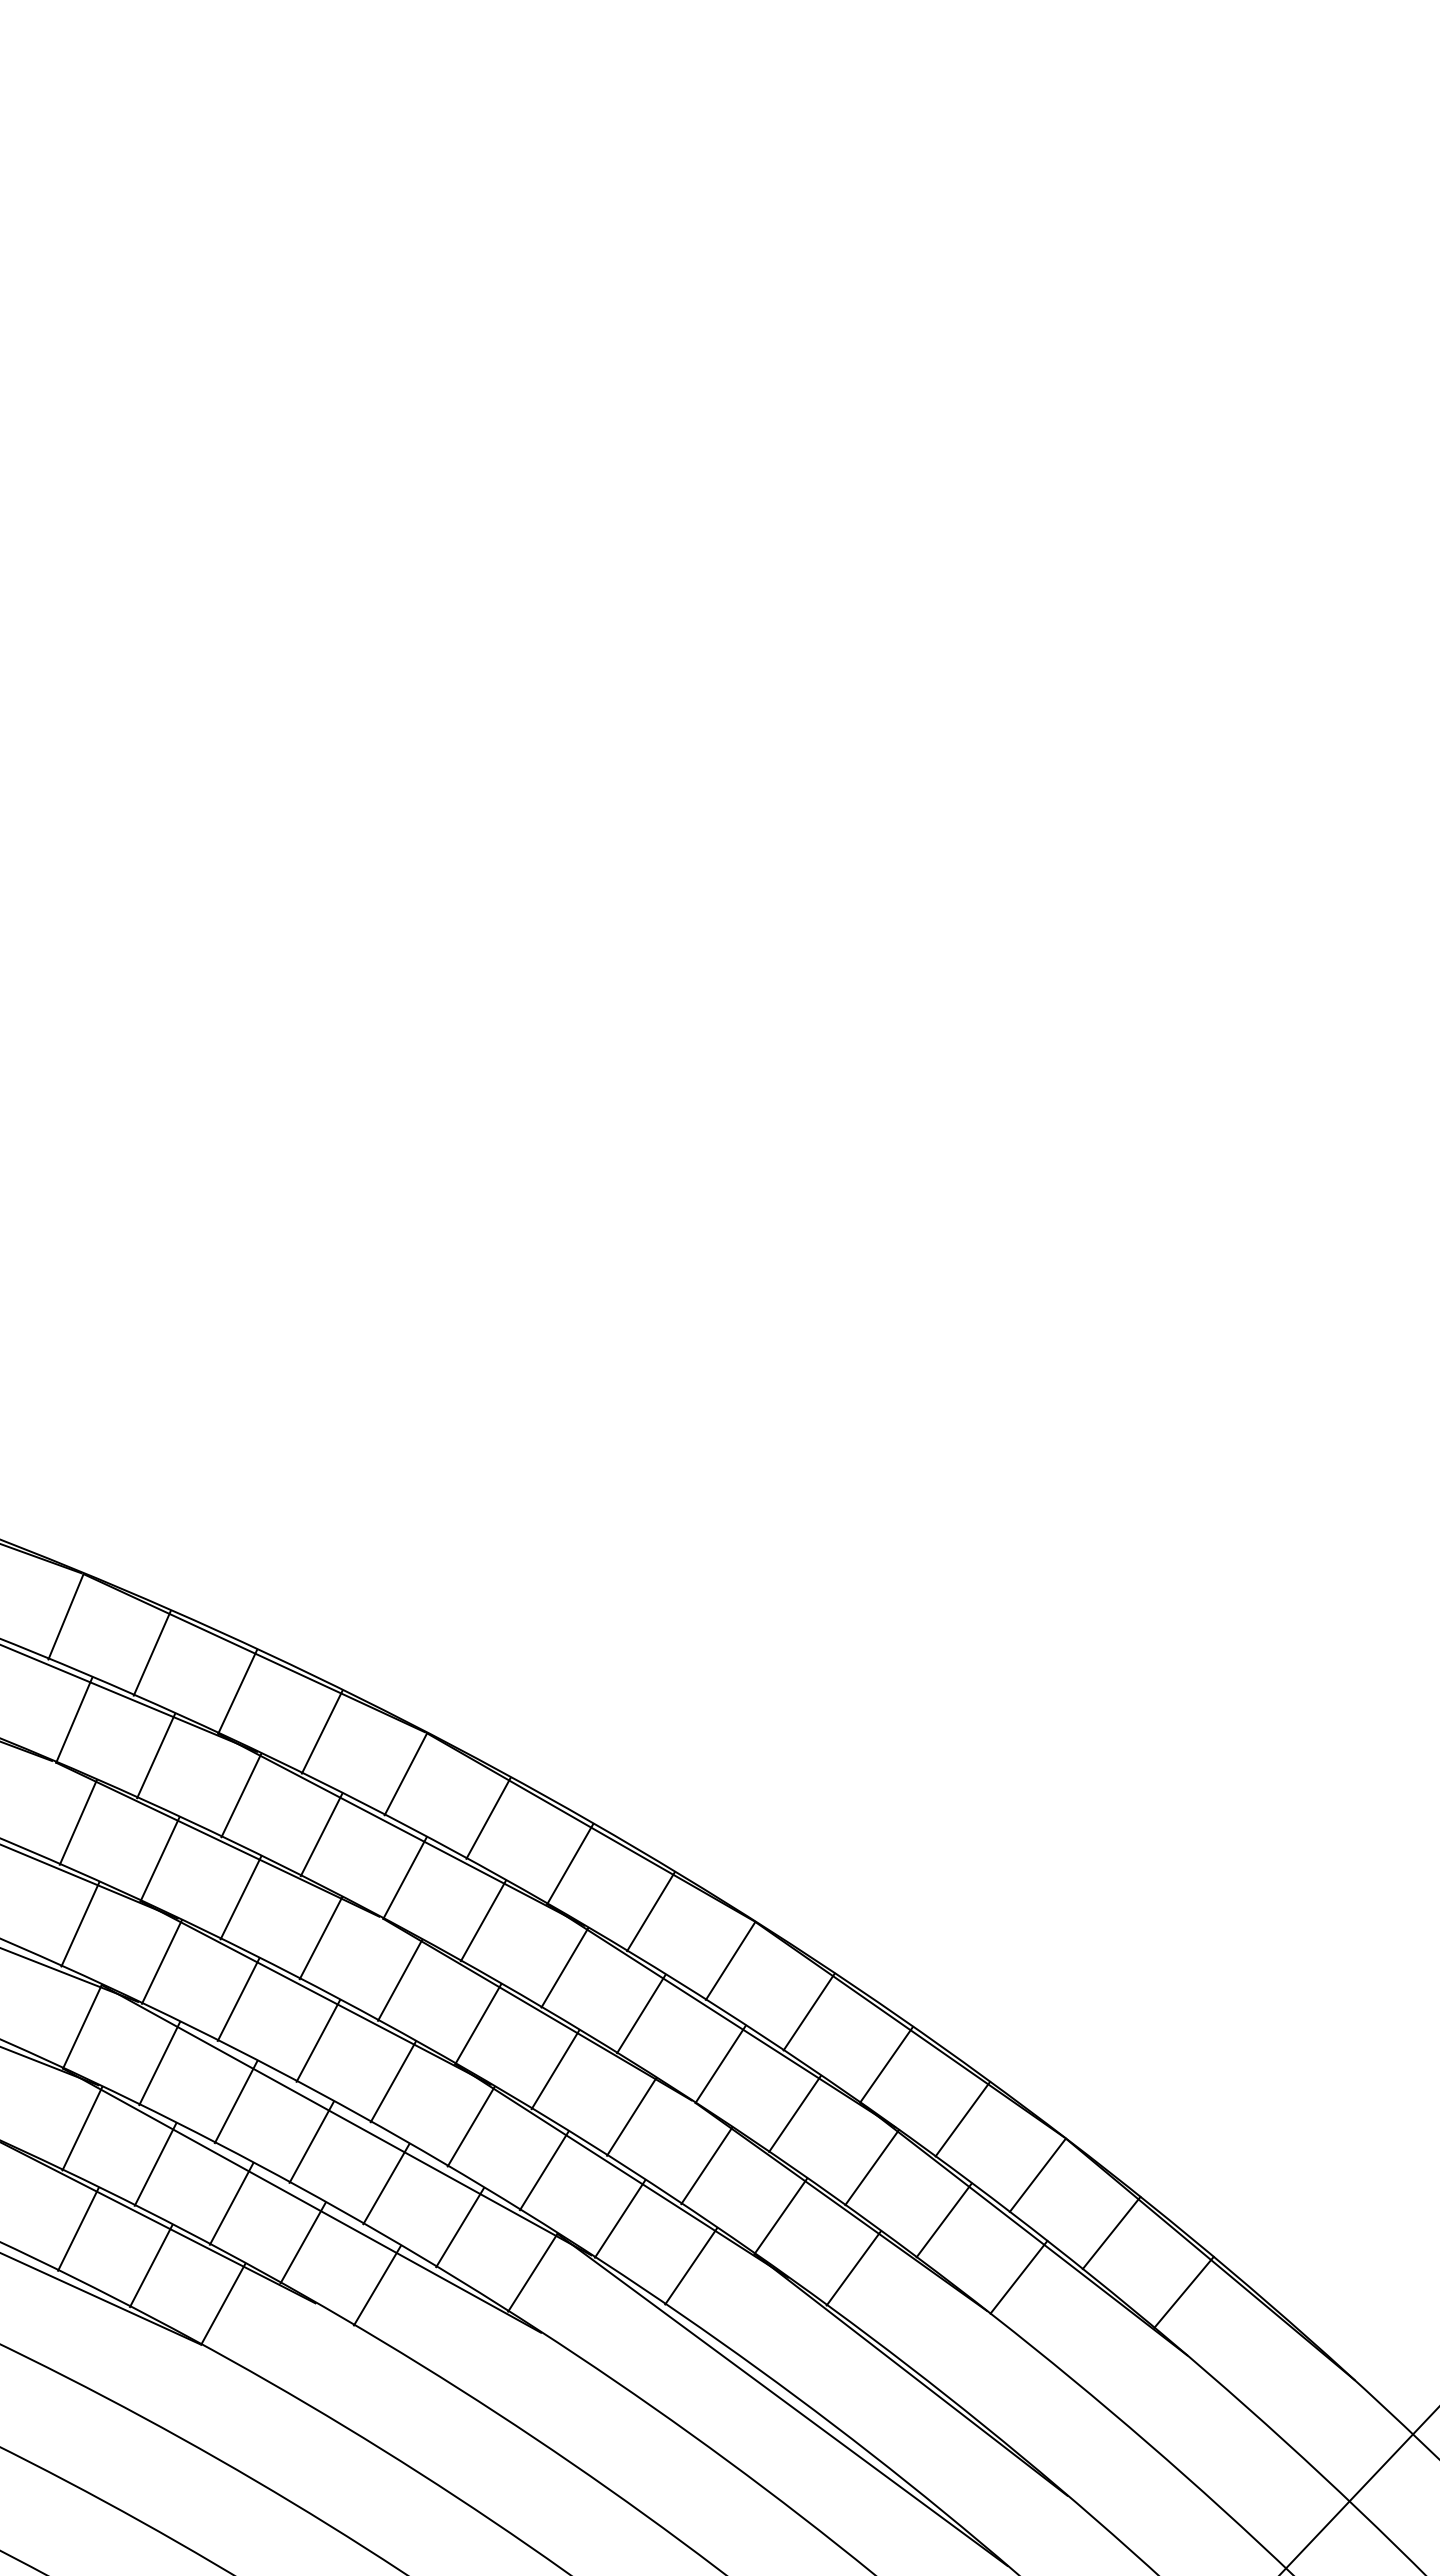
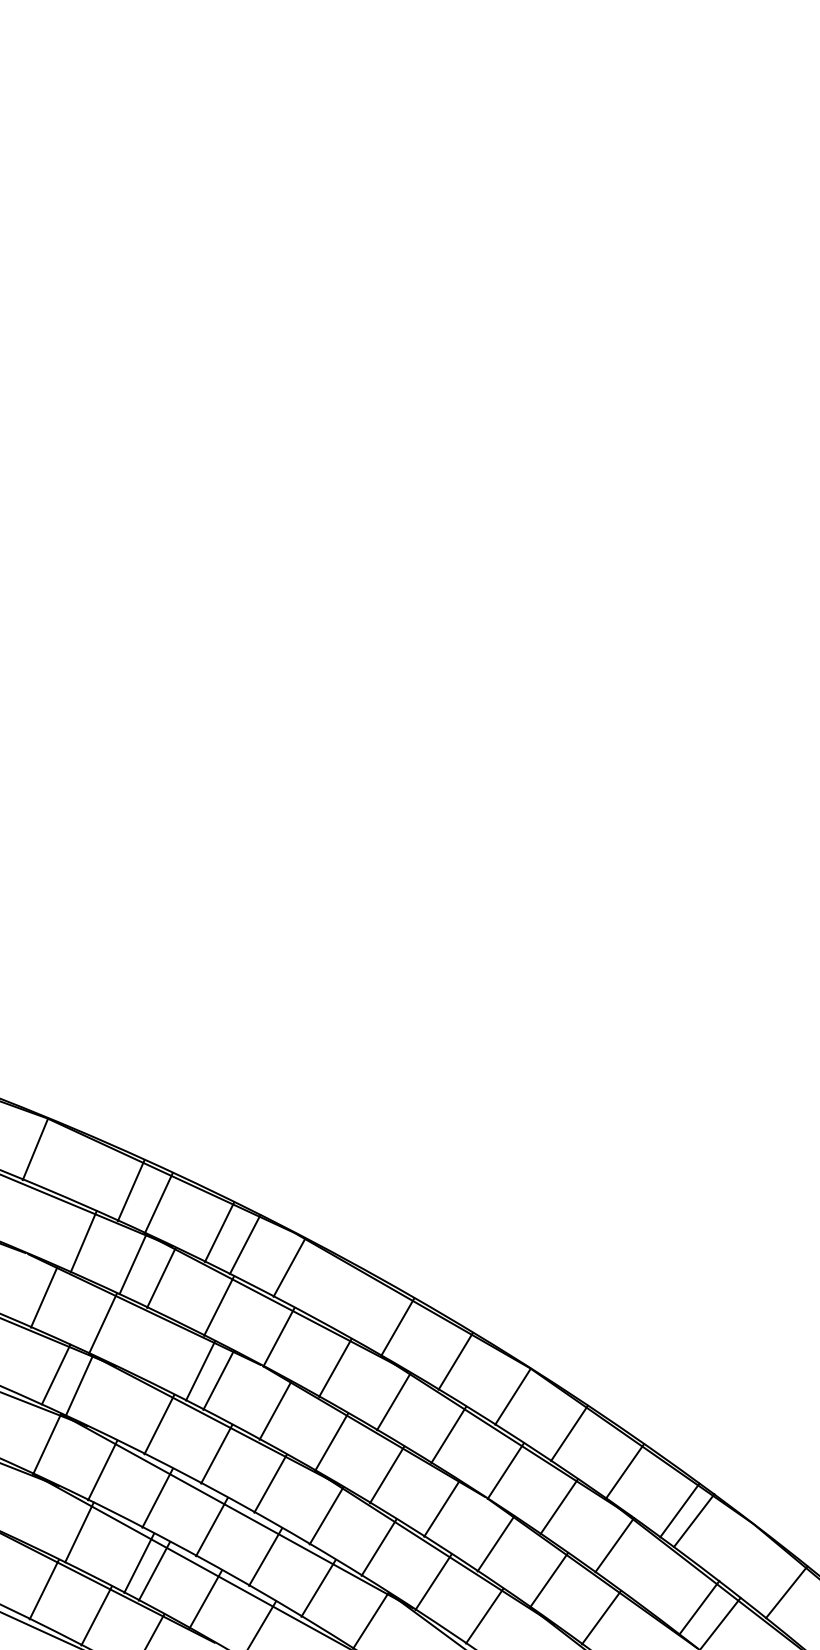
line: (151, 1653) -> (130, 1190), moved
line: (74, 1719) -> (83, 1241), moved
line: (155, 1756) -> (132, 1264), moved
line: (405, 1774) -> (244, 1244), moved
line: (488, 1817) -> (289, 1267), moved
line: (240, 1897) -> (200, 1370), moved
line: (80, 1924) -> (79, 1385), moved
line: (161, 1961) -> (55, 1374), moved
line: (82, 2128) -> (79, 1532), moved
line: (155, 2164) -> (139, 1563), moved
line: (1037, 2174) -> (693, 1520), moved
line: (943, 2220) -> (699, 1607), moved

